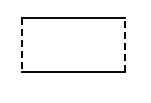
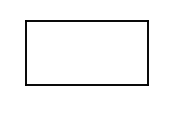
line: (124, 44) -> (147, 52), dashed -> solid
line: (22, 45) -> (26, 53), dashed -> solid

